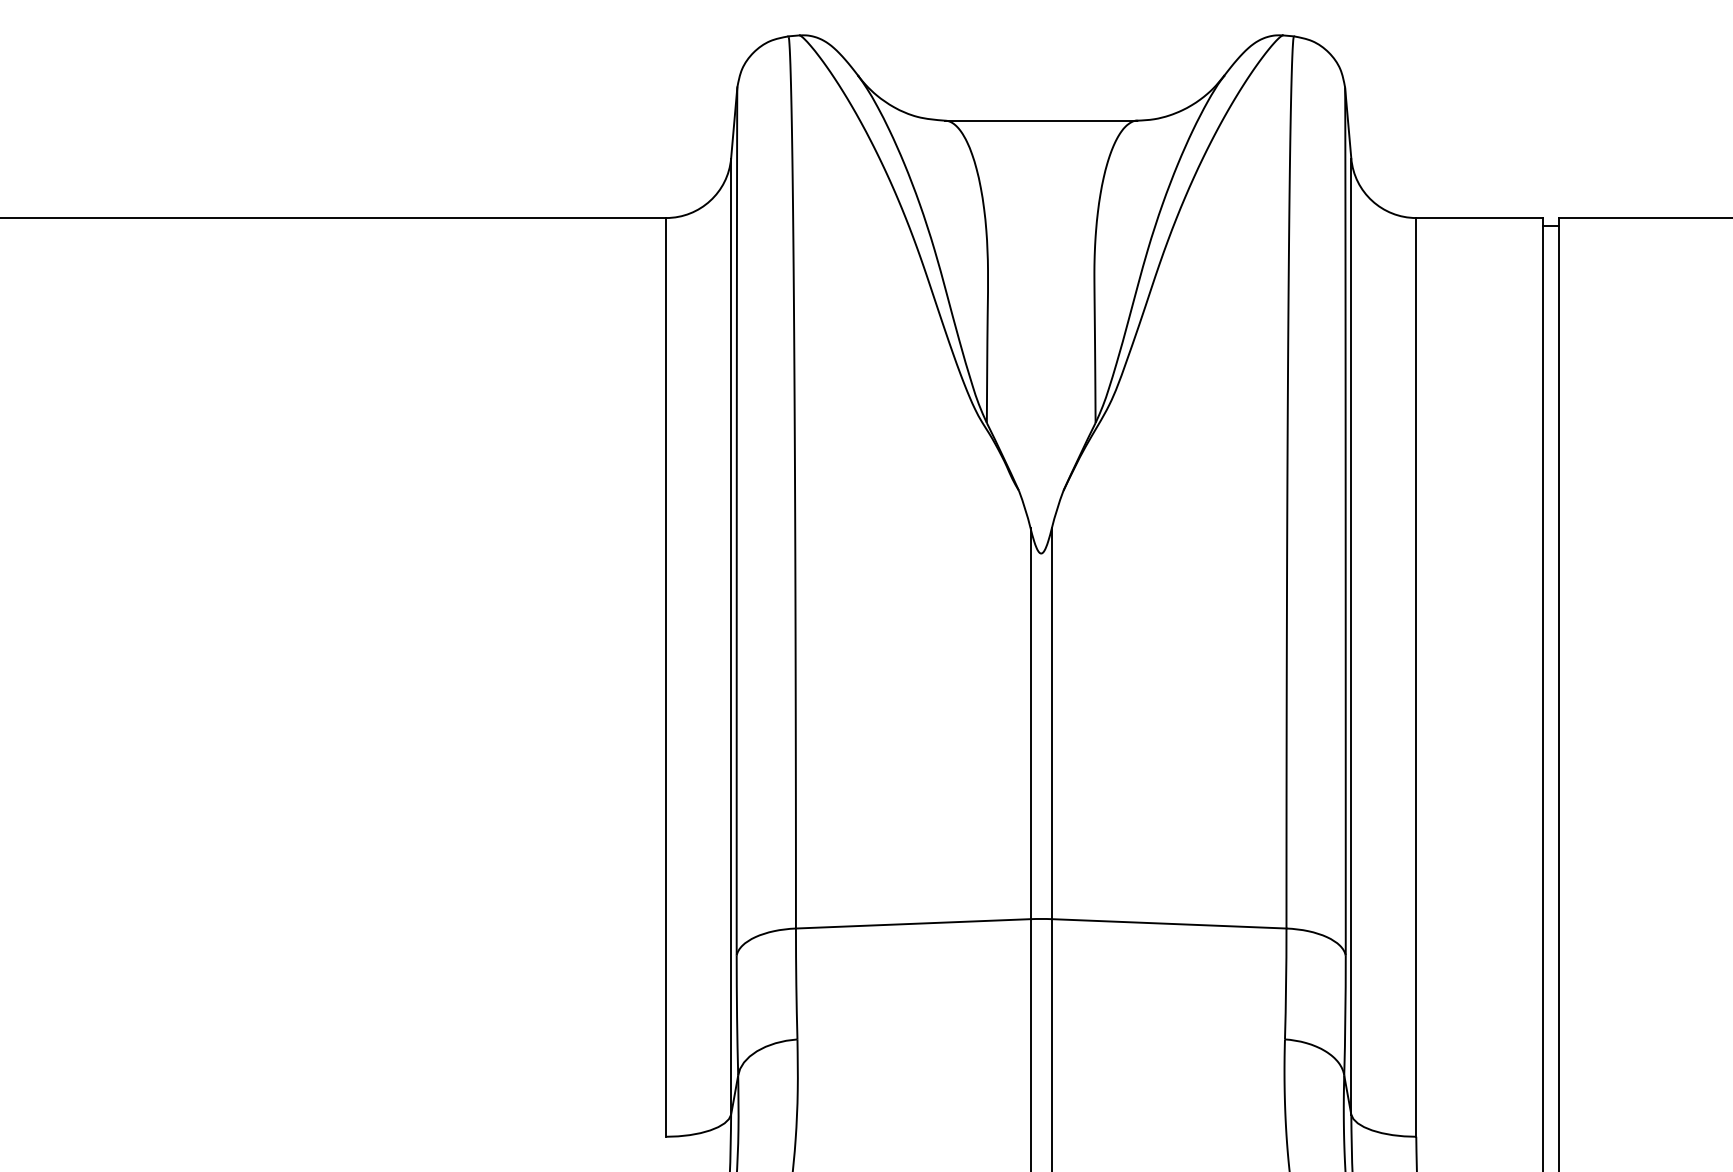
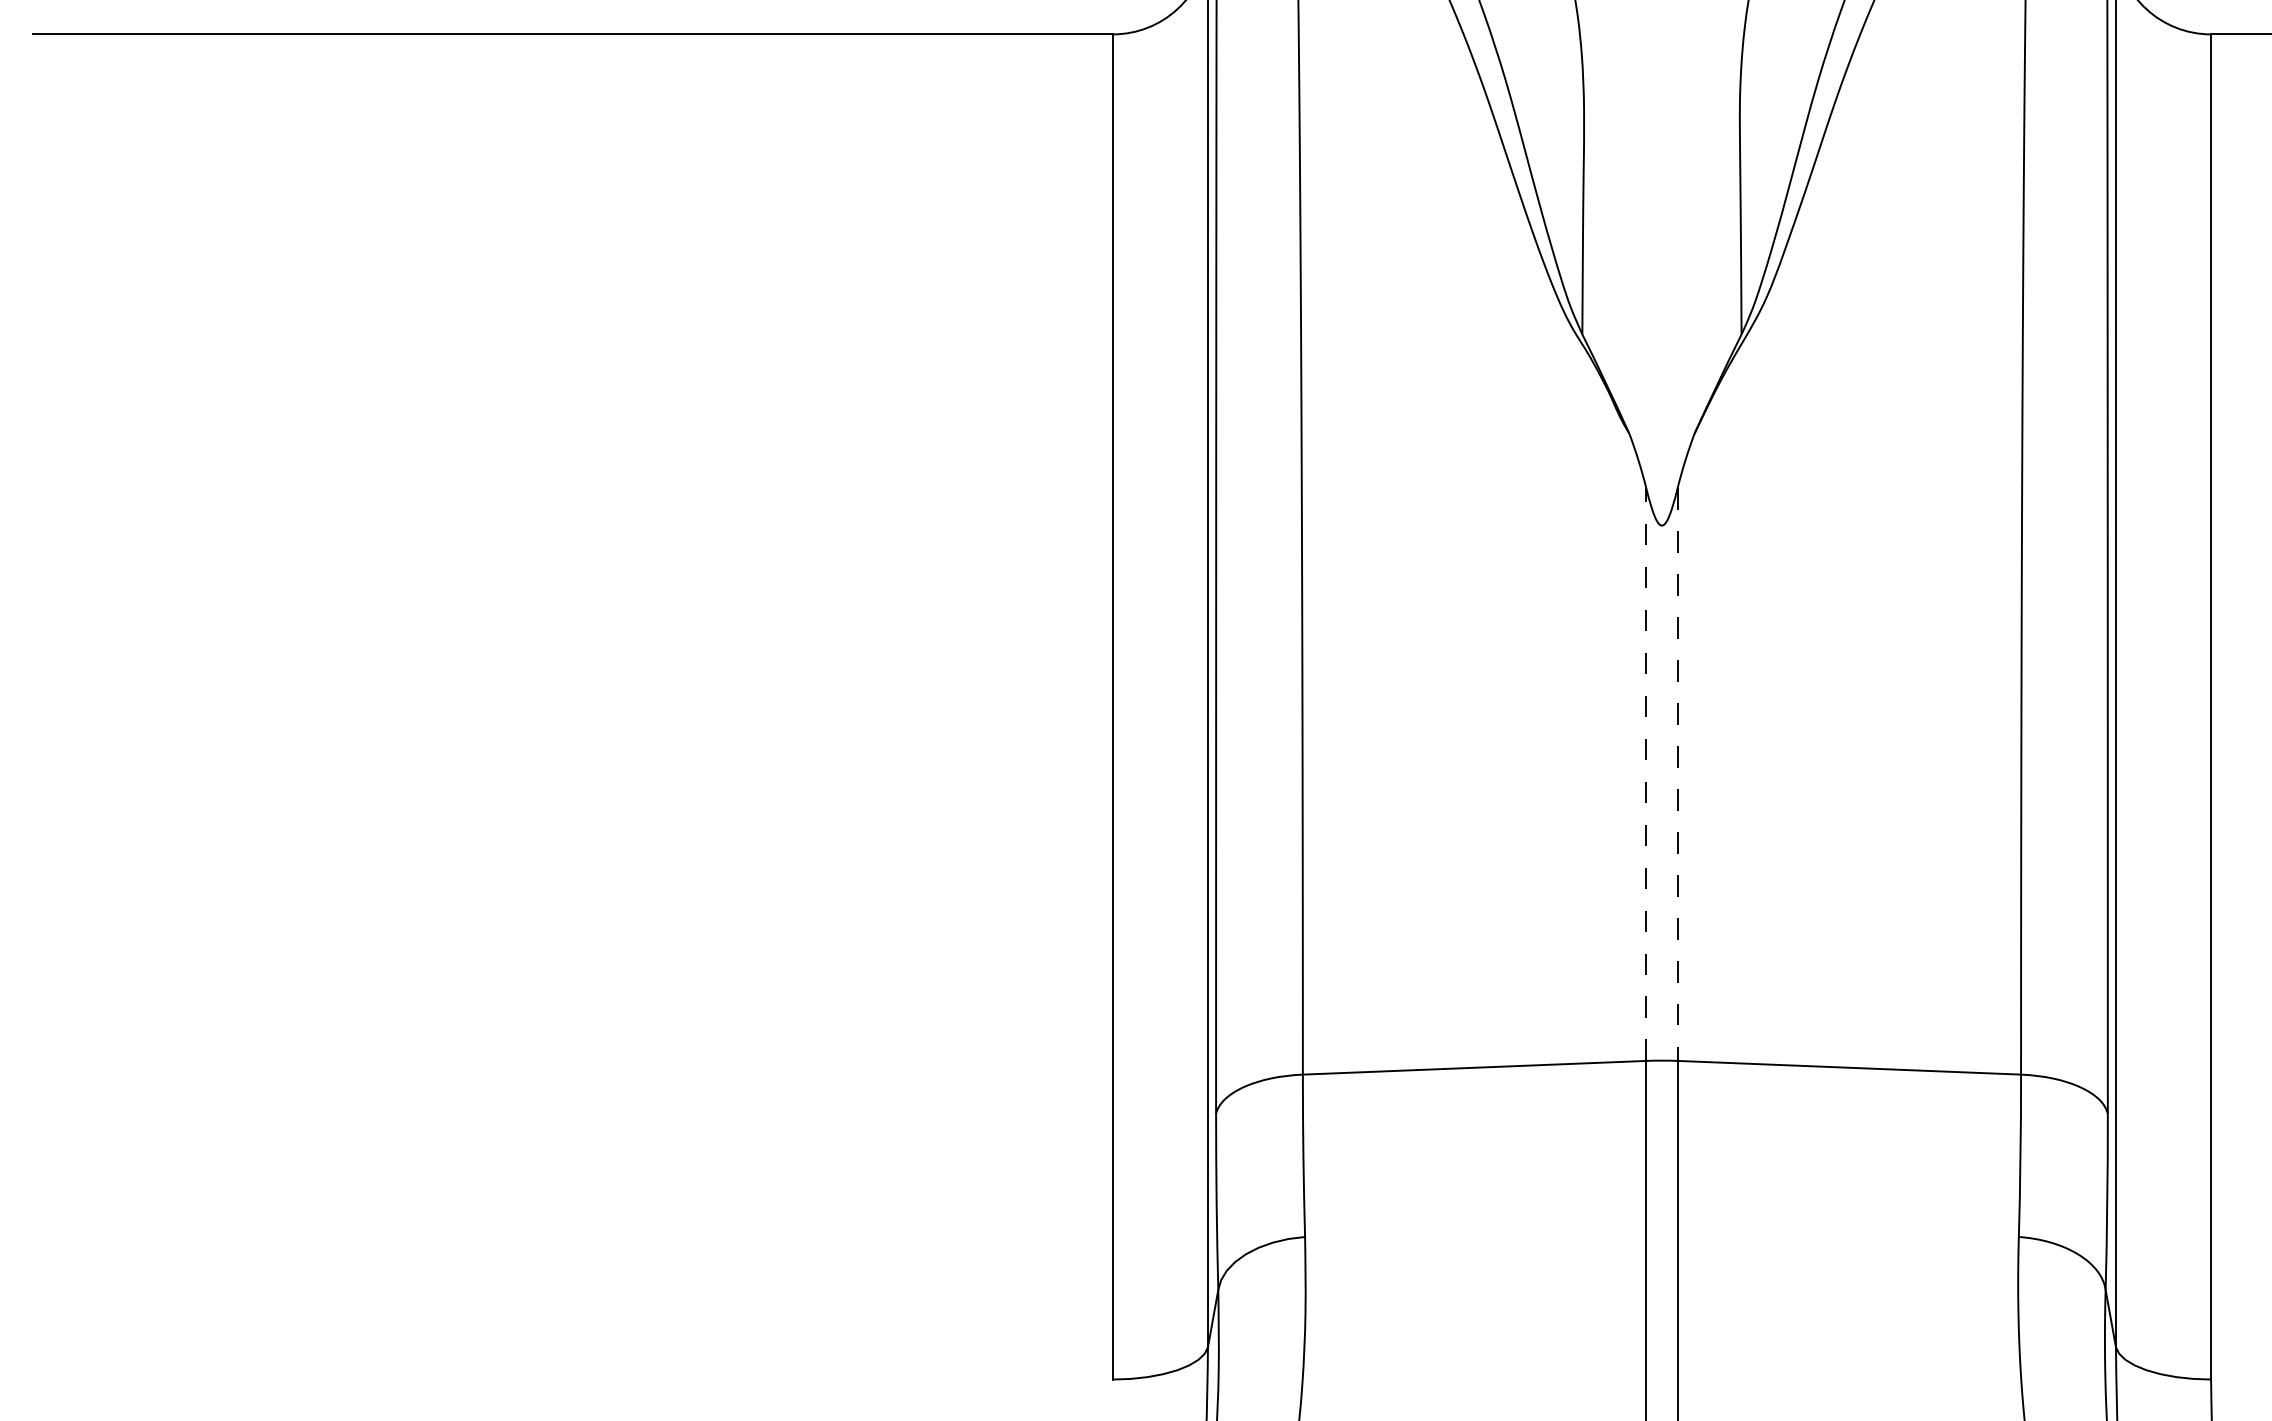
line: (1030, 723) -> (1646, 774), solid -> dashed
line: (1051, 724) -> (1677, 775), solid -> dashed

